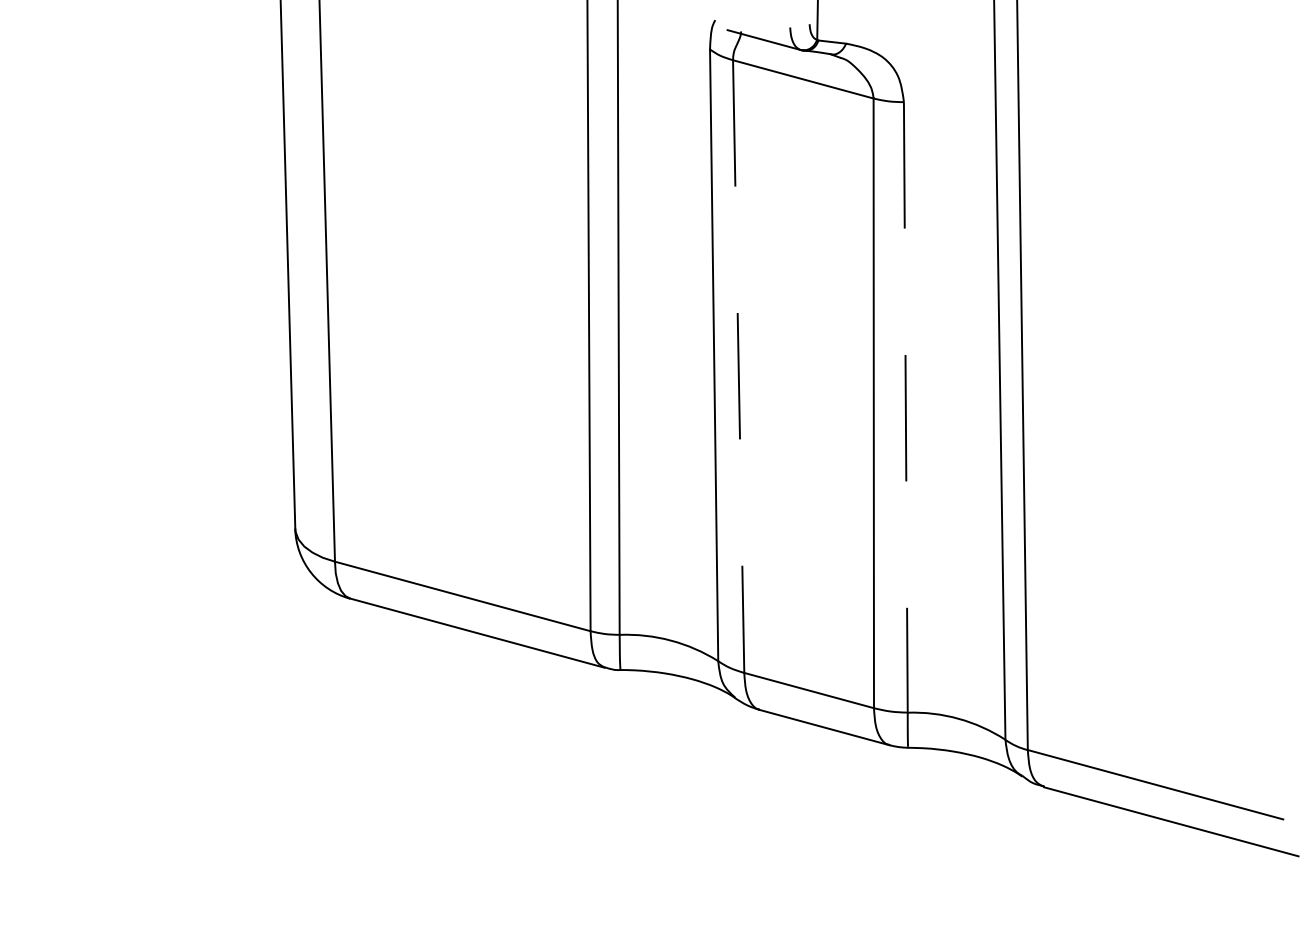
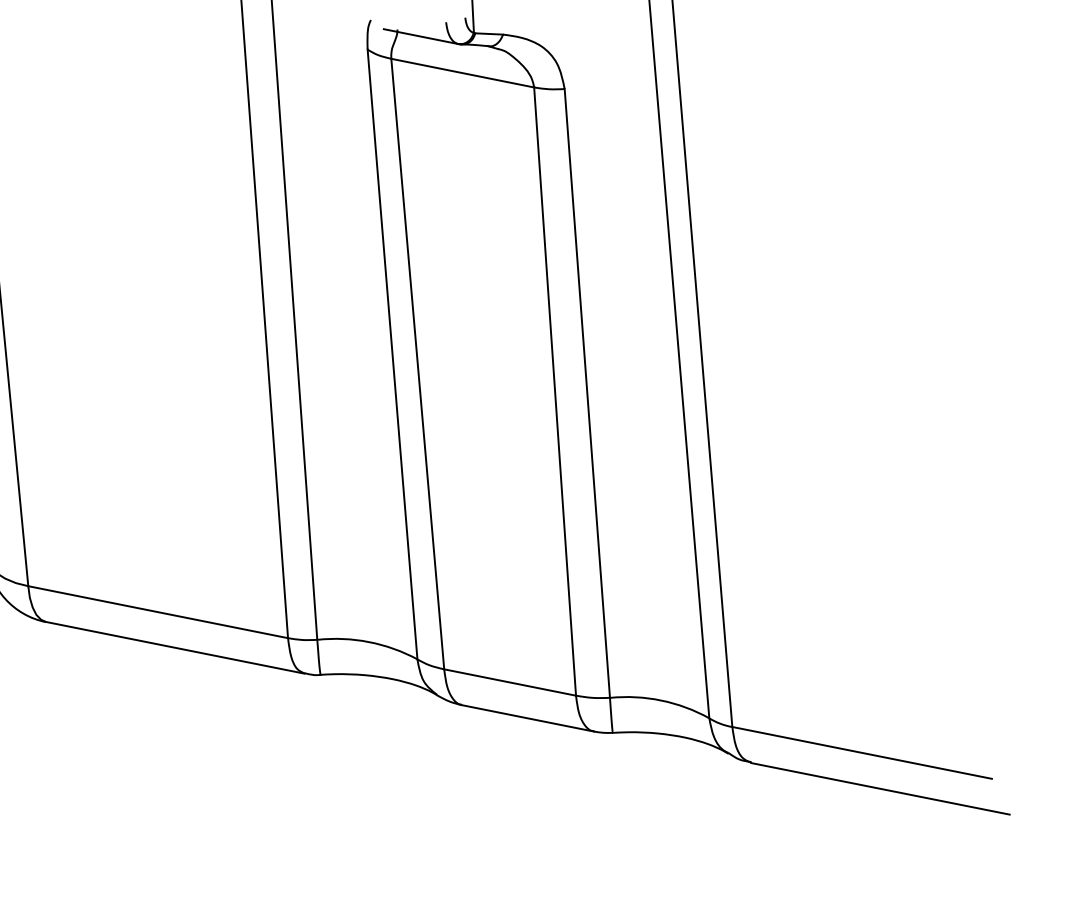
line: (738, 367) -> (417, 365), dashed -> solid
line: (905, 407) -> (587, 393), dashed -> solid

